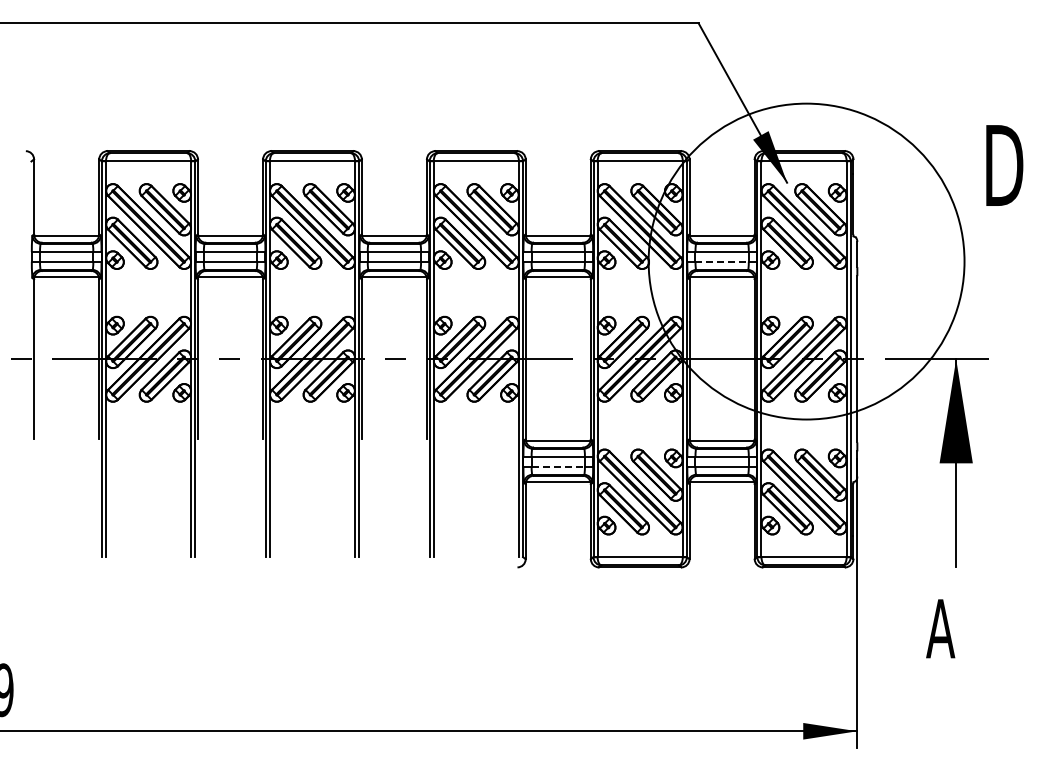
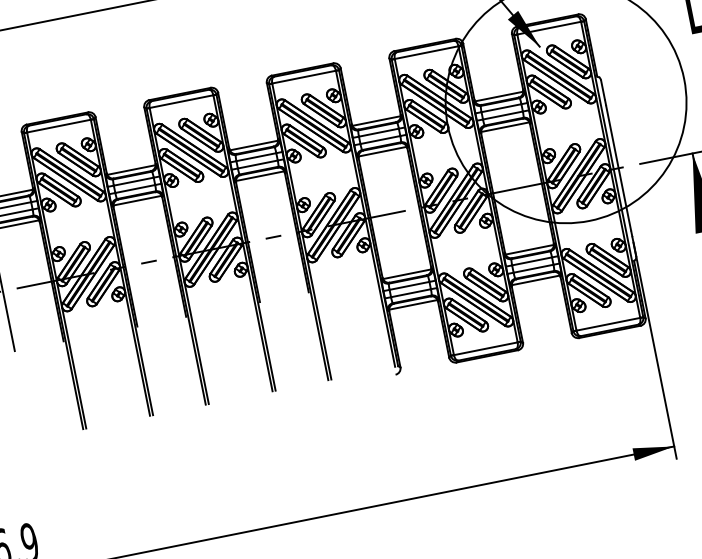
line: (722, 261) -> (503, 115), dashed -> solid
line: (558, 466) -> (411, 293), dashed -> solid

